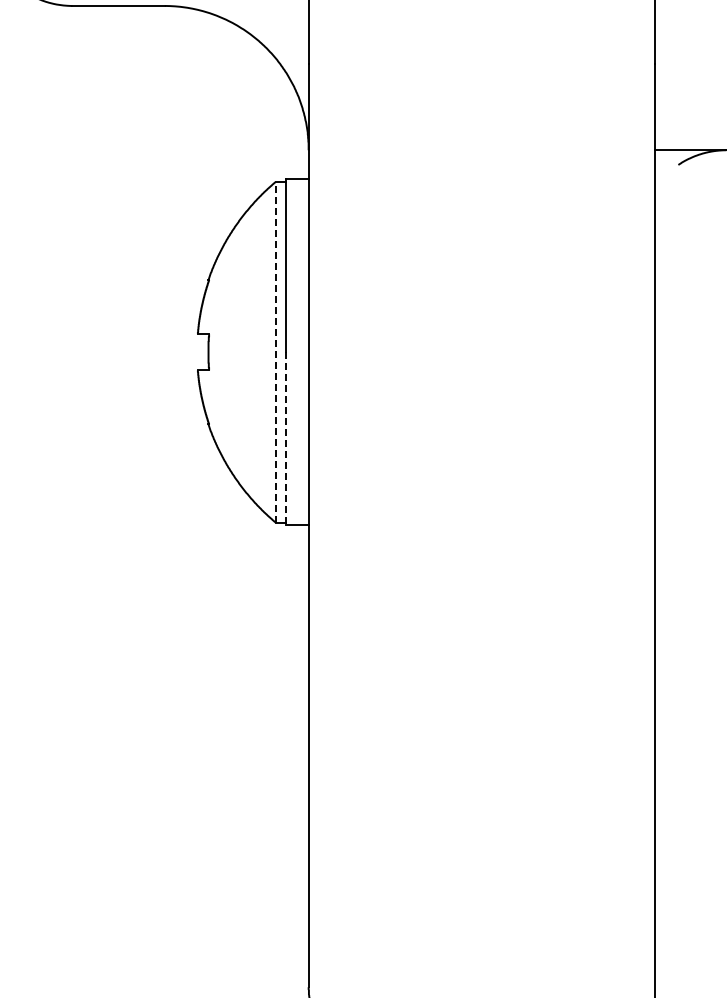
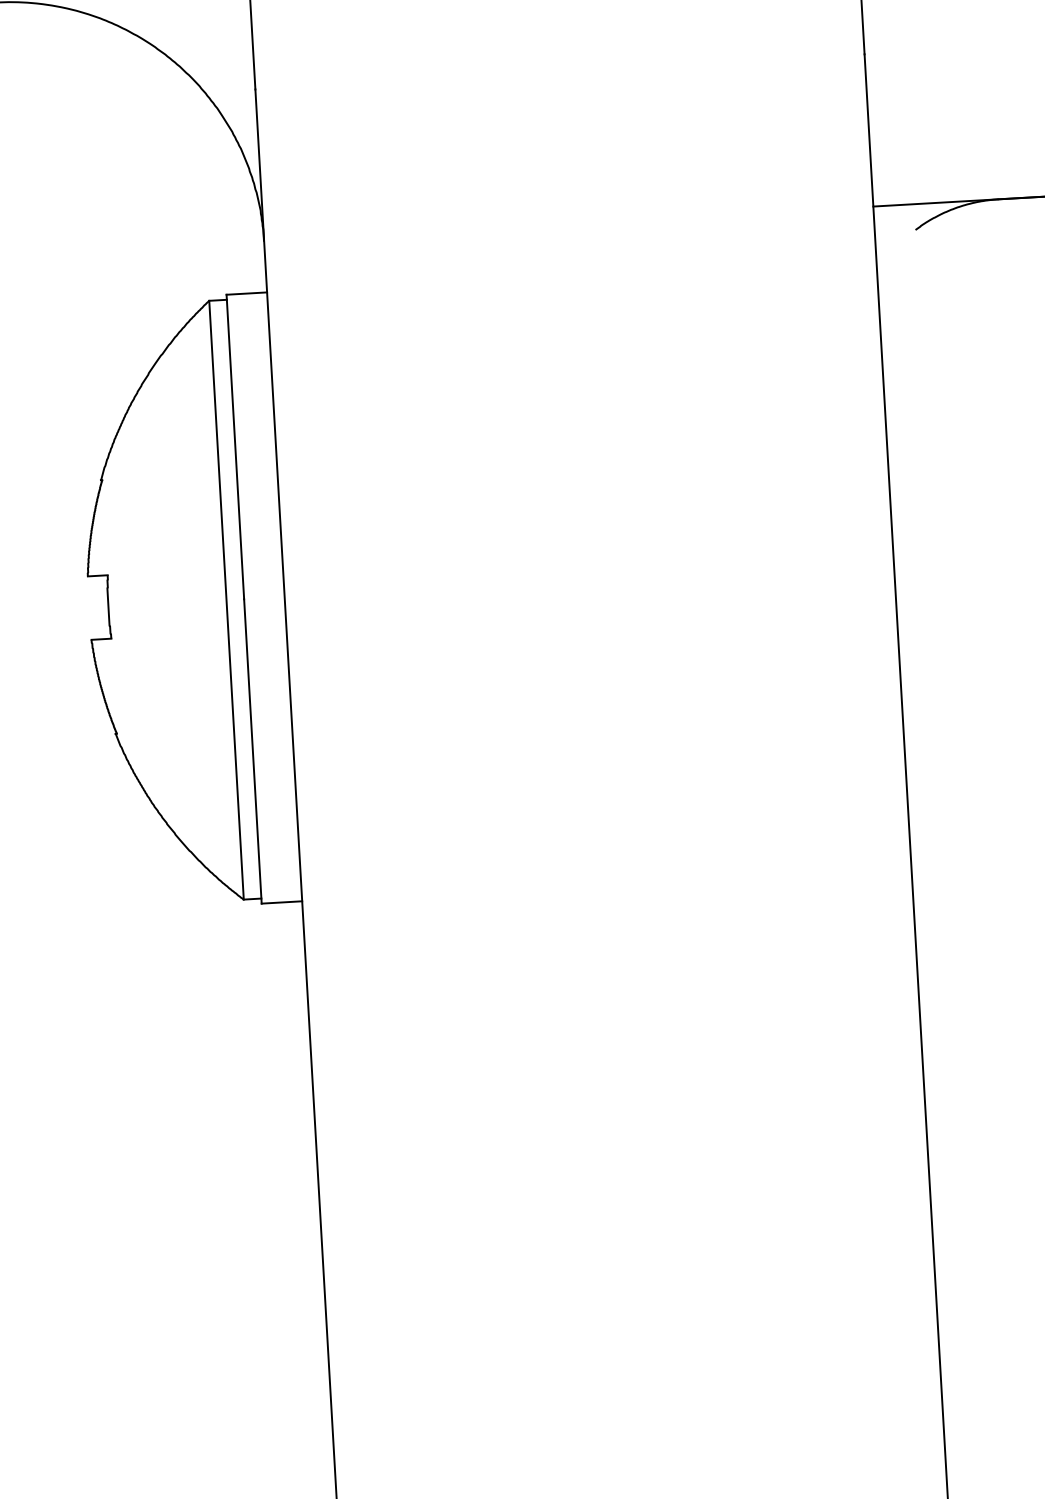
line: (275, 351) -> (226, 598), dashed -> solid
line: (285, 438) -> (252, 750), dashed -> solid

